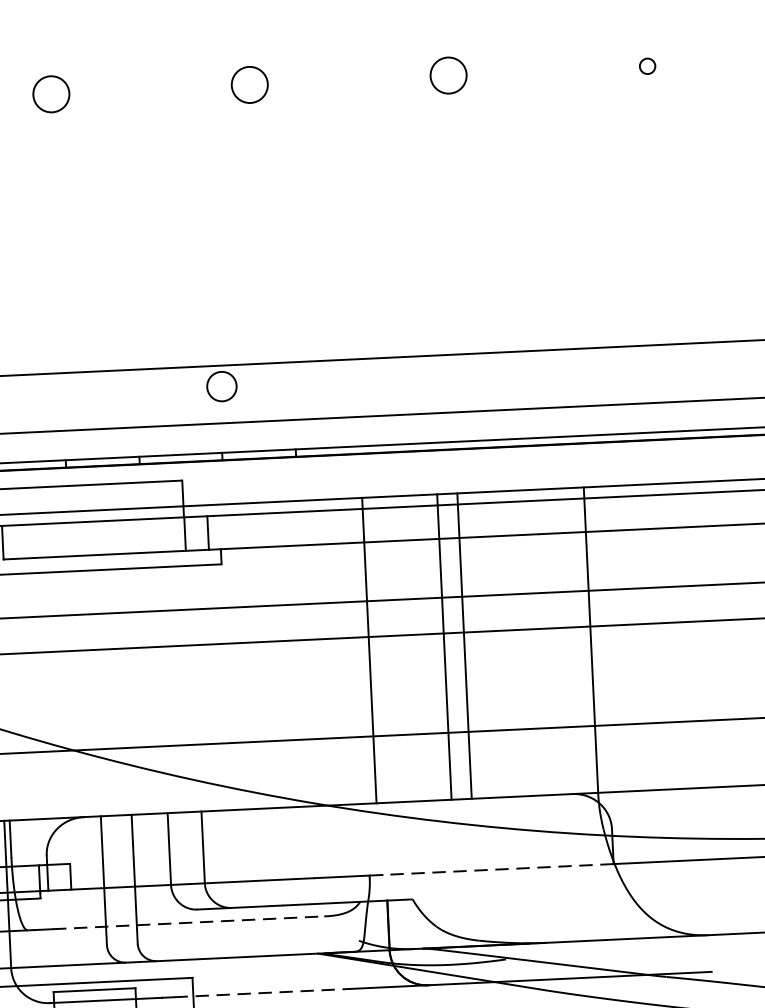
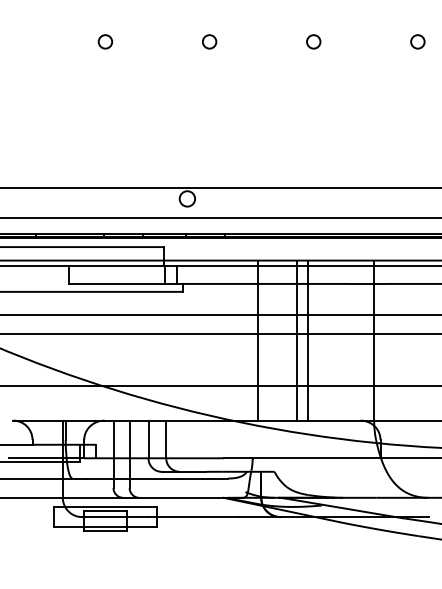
circle: (646, 65) -> (417, 41), size x1.67
circle: (448, 74) -> (313, 41), size x0.71
circle: (249, 84) -> (209, 41), size x0.71
circle: (51, 93) -> (105, 41), size x0.71
line: (497, 869) -> (319, 458), dashed -> solid
line: (189, 922) -> (157, 478), dashed -> solid
line: (262, 993) -> (193, 517), dashed -> solid

